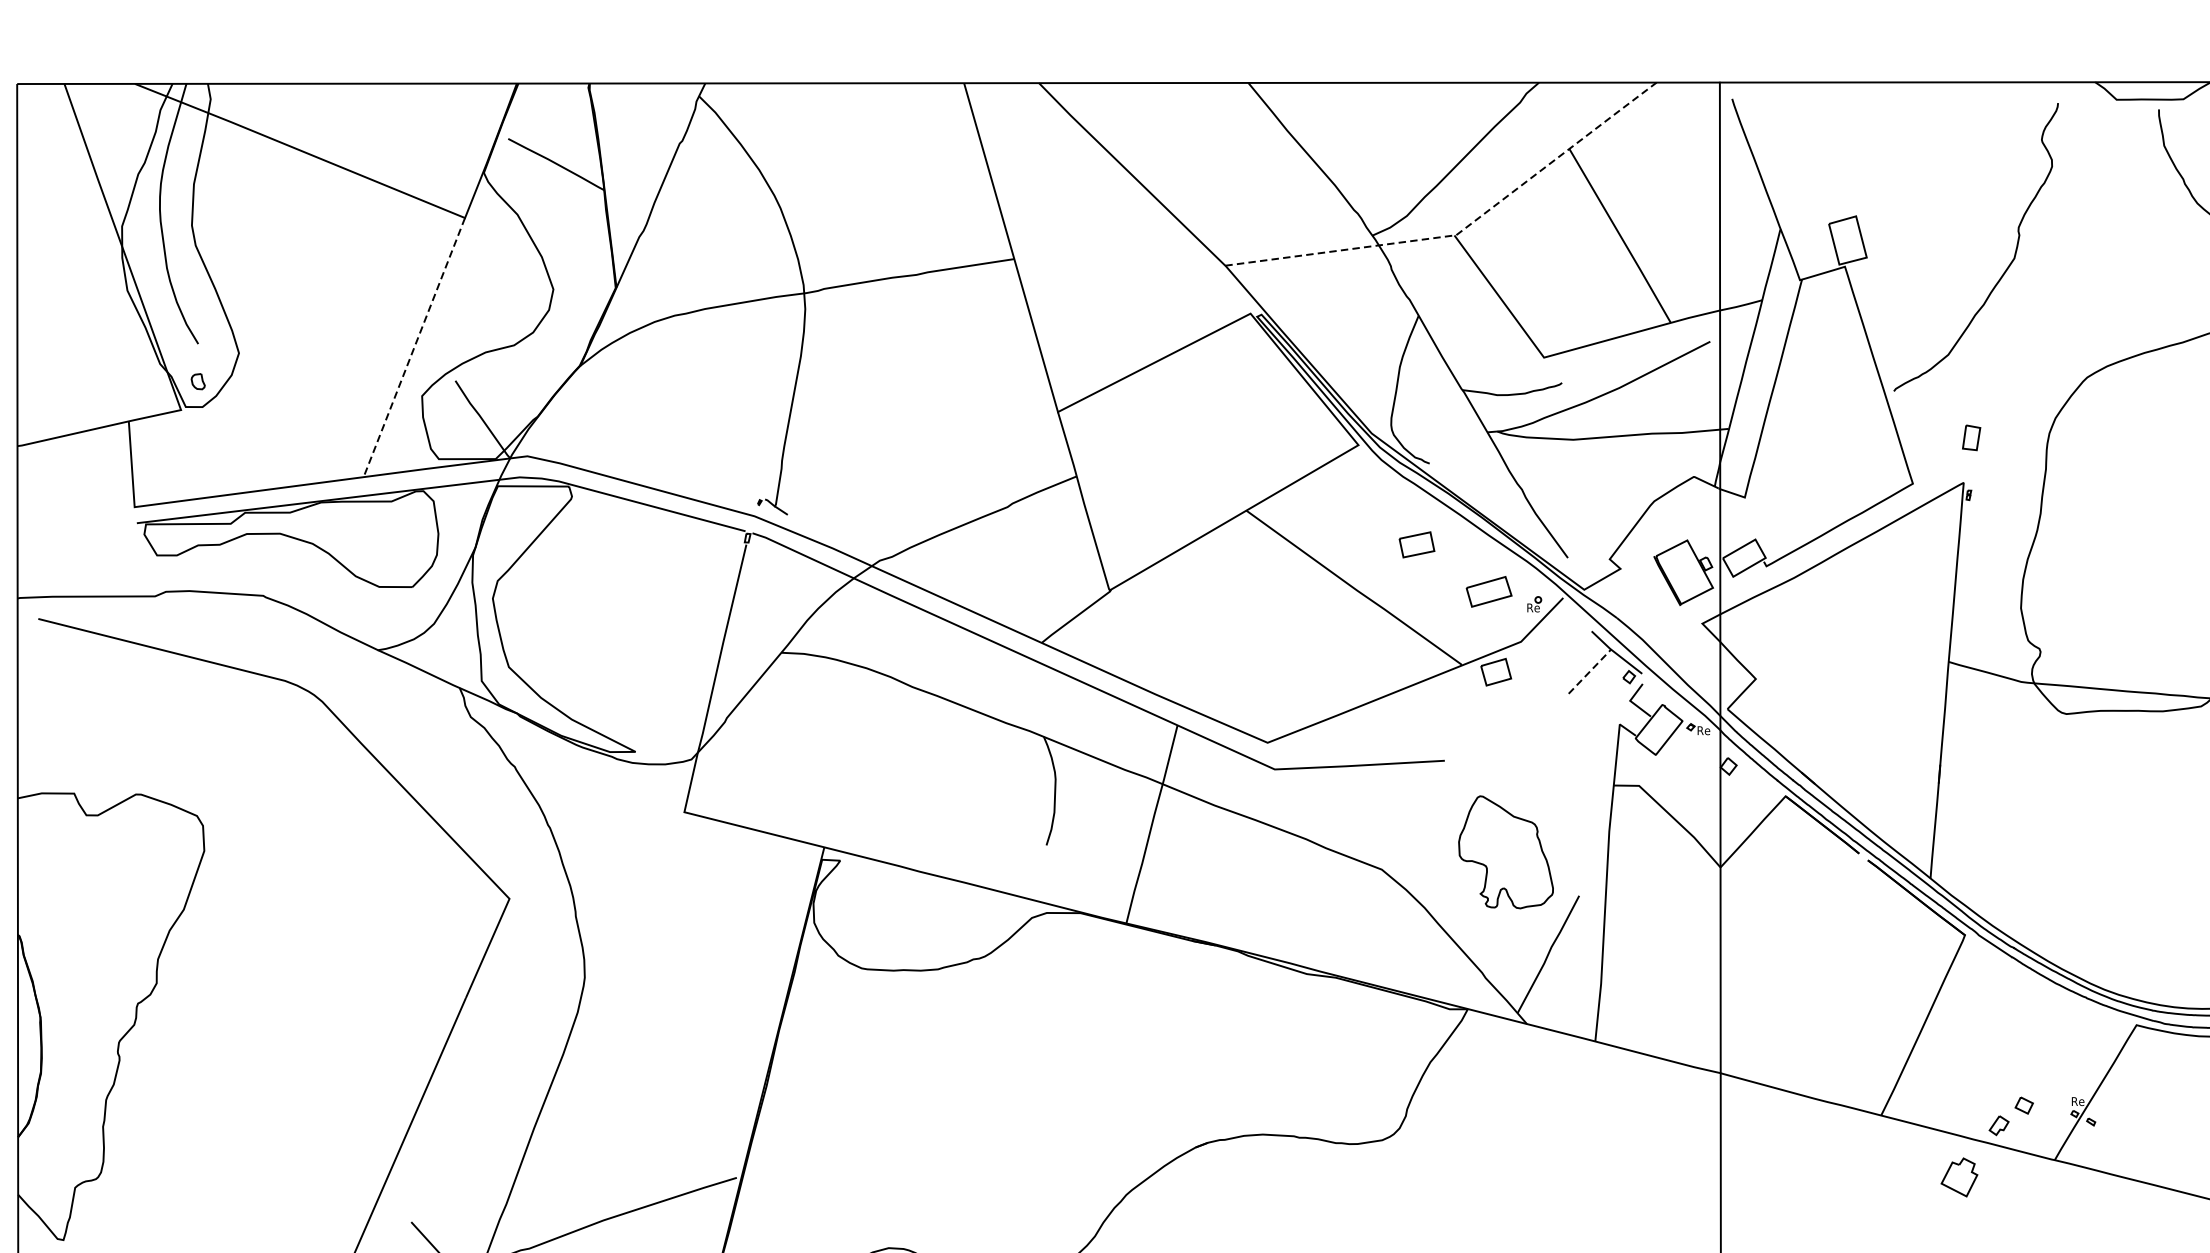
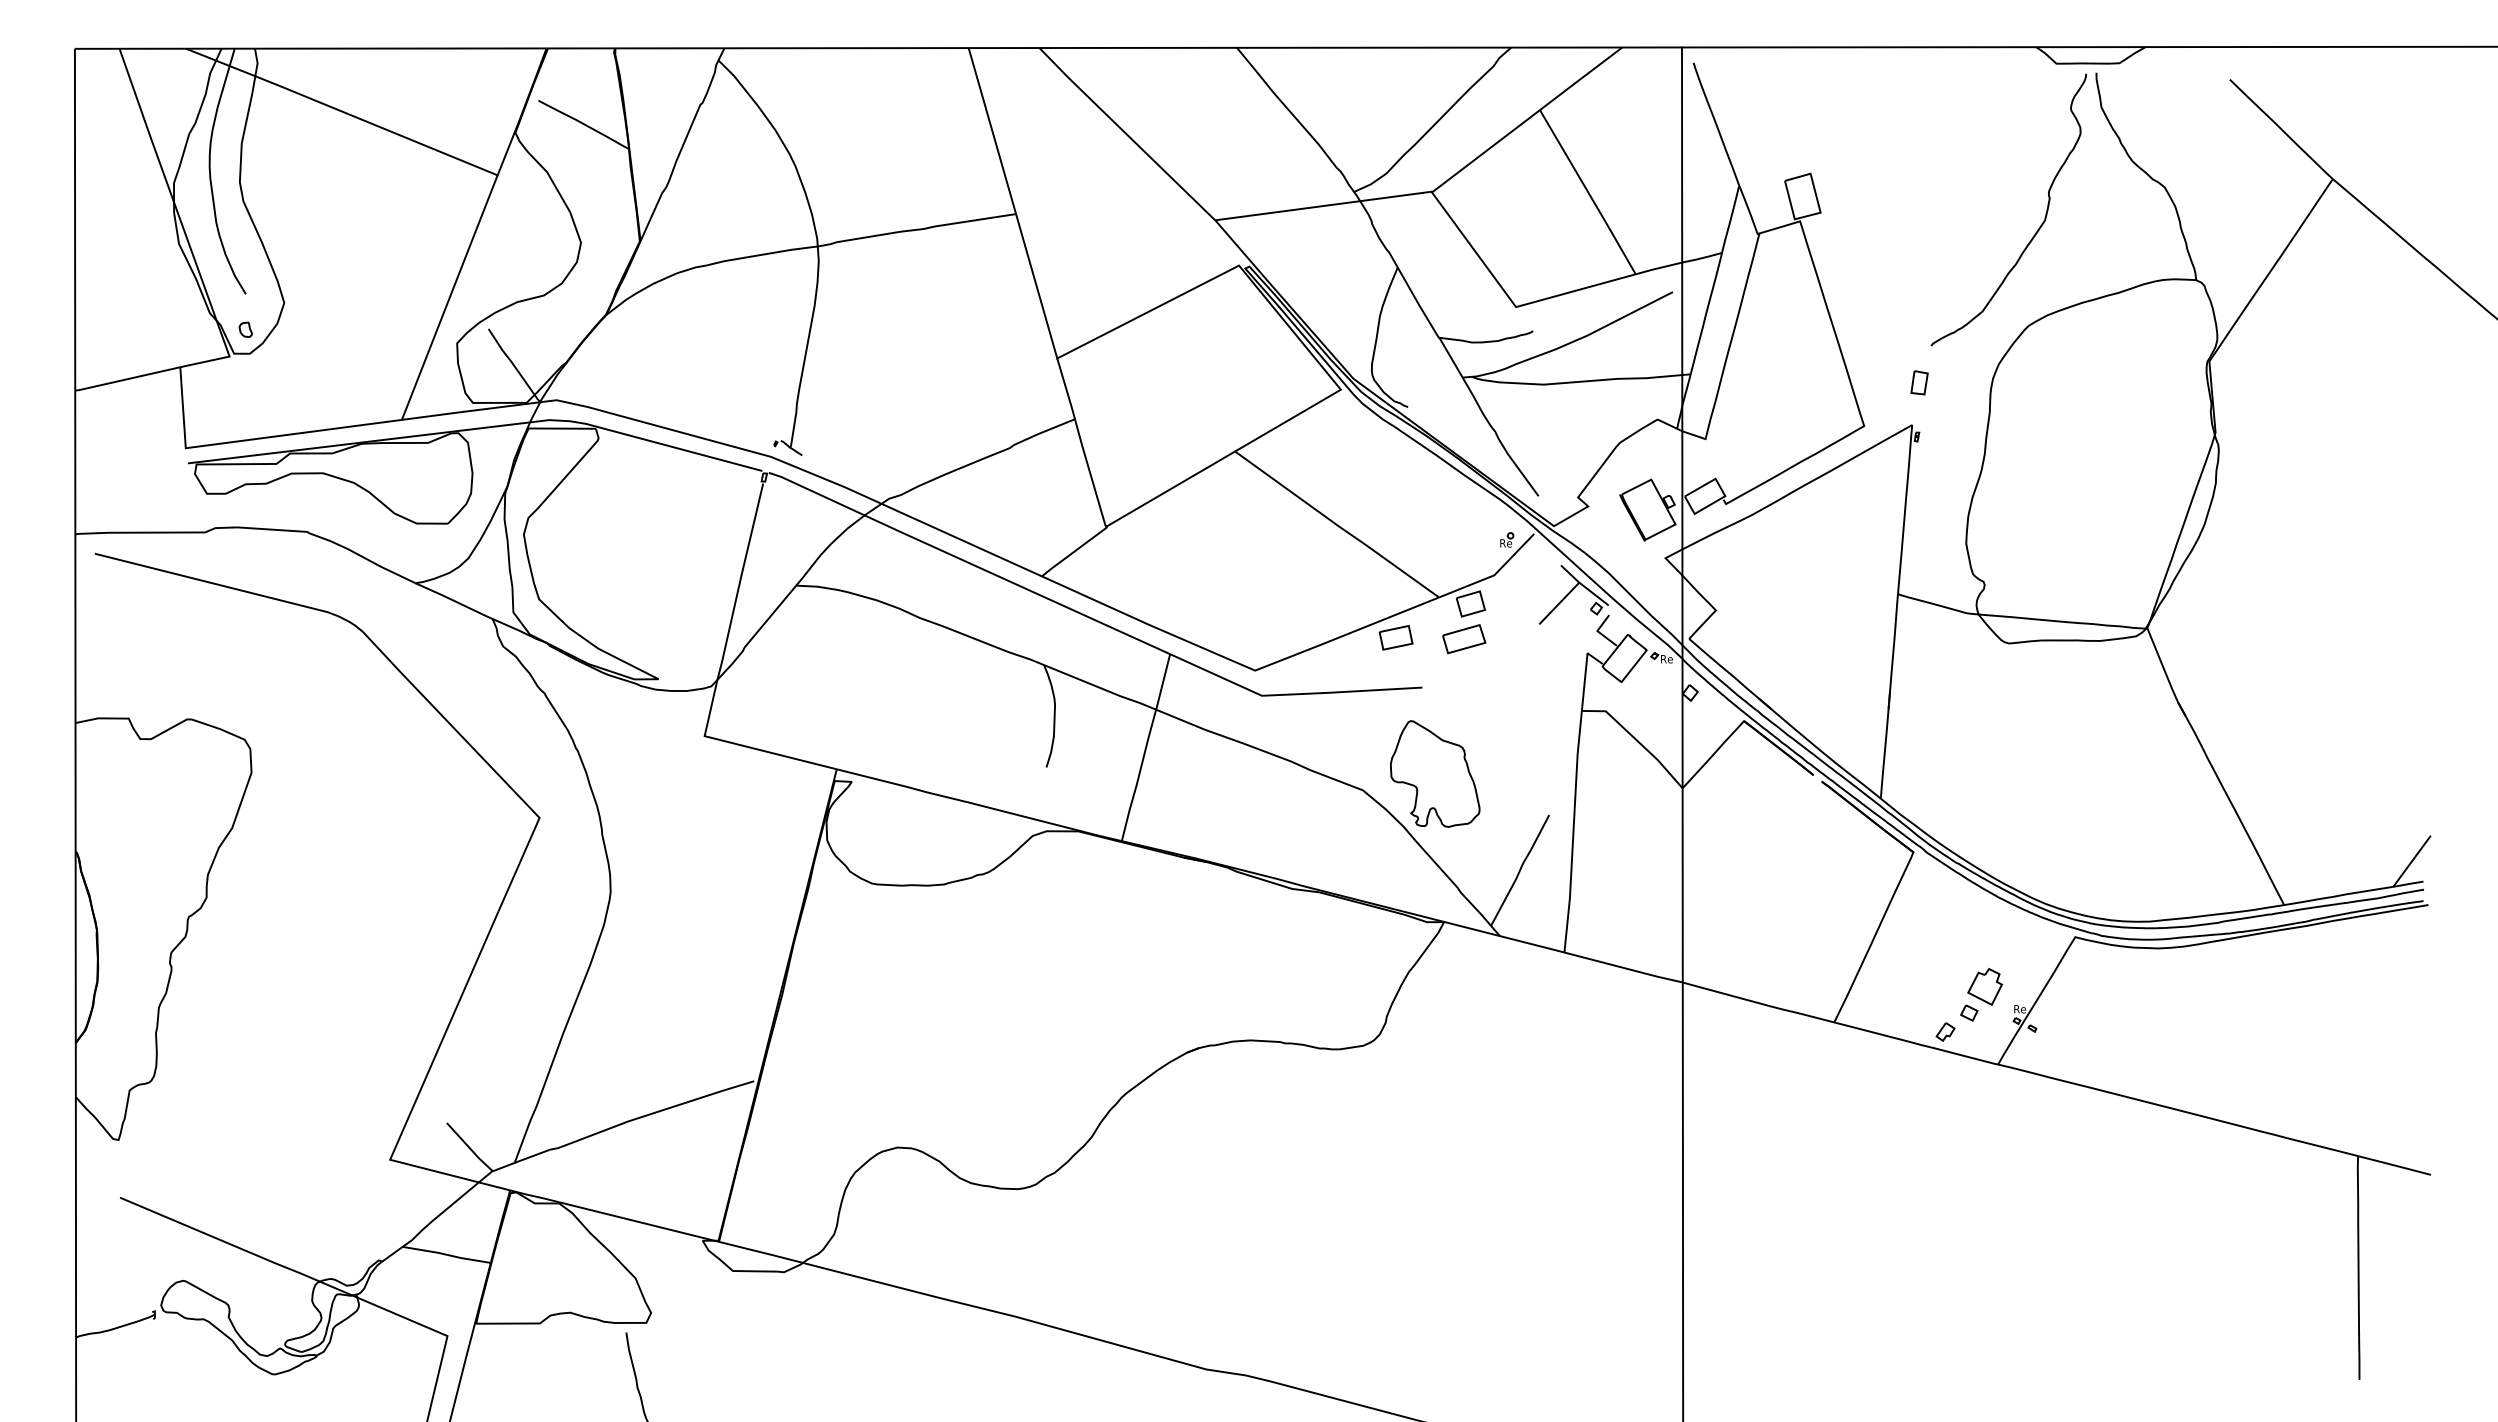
line: (1465, 228) -> (1441, 185), dashed -> solid
curve: (2006, 268) -> (2037, 229), moved
line: (414, 348) -> (449, 298), dashed -> solid
part: (1416, 544) -> (1395, 637), moved
part: (1489, 592) -> (1464, 639), moved
line: (1590, 671) -> (1559, 603), dashed -> solid
part: (1505, 851) -> (1434, 773), moved
part: (1958, 1177) -> (1984, 986), moved

